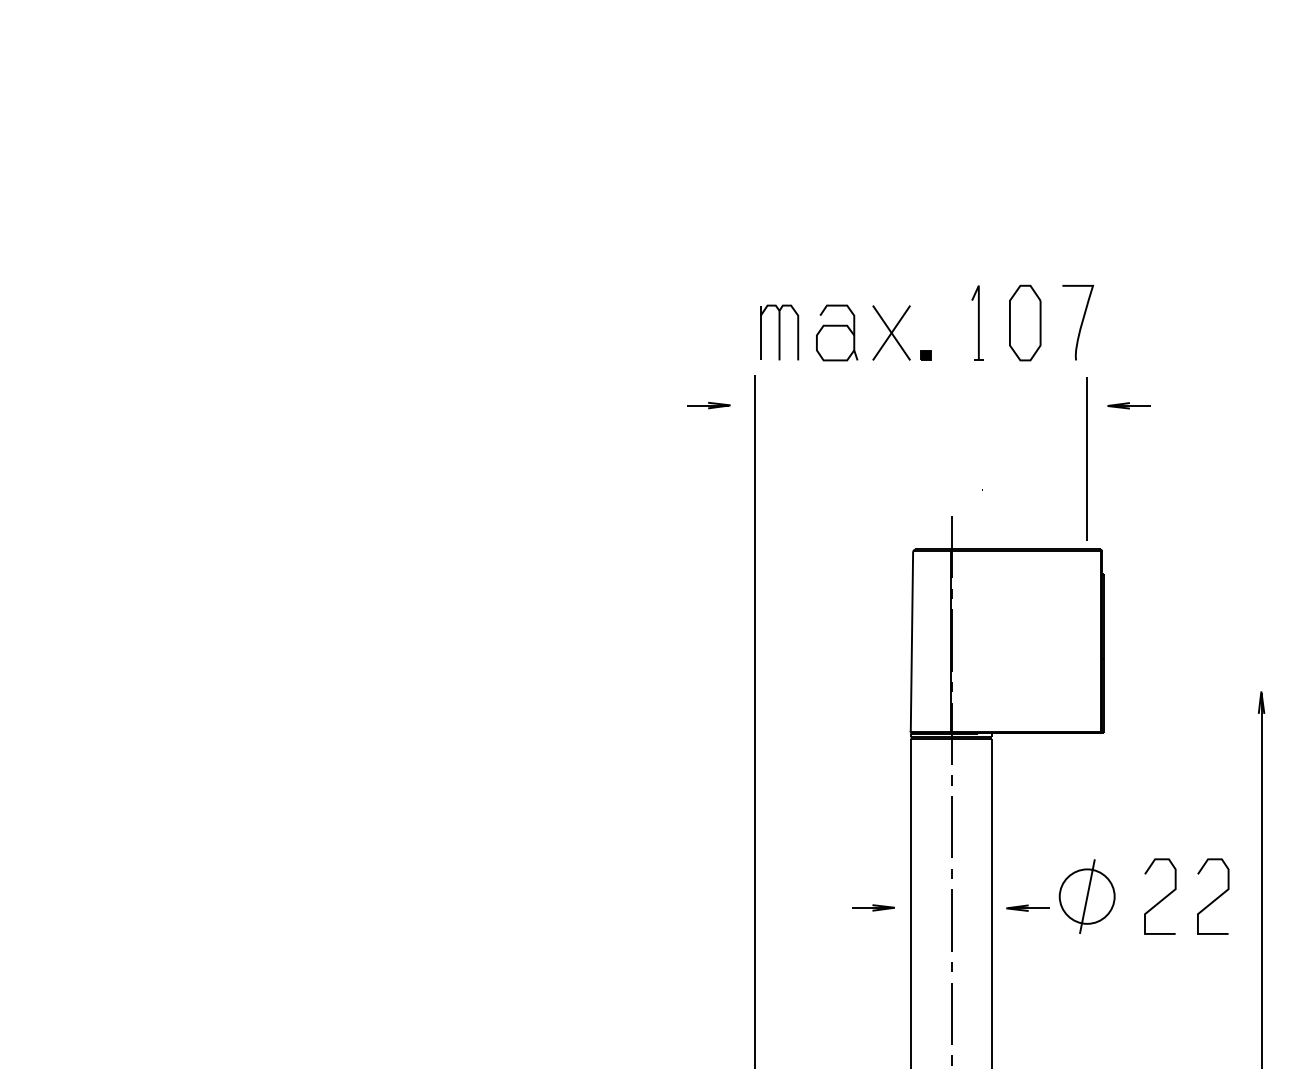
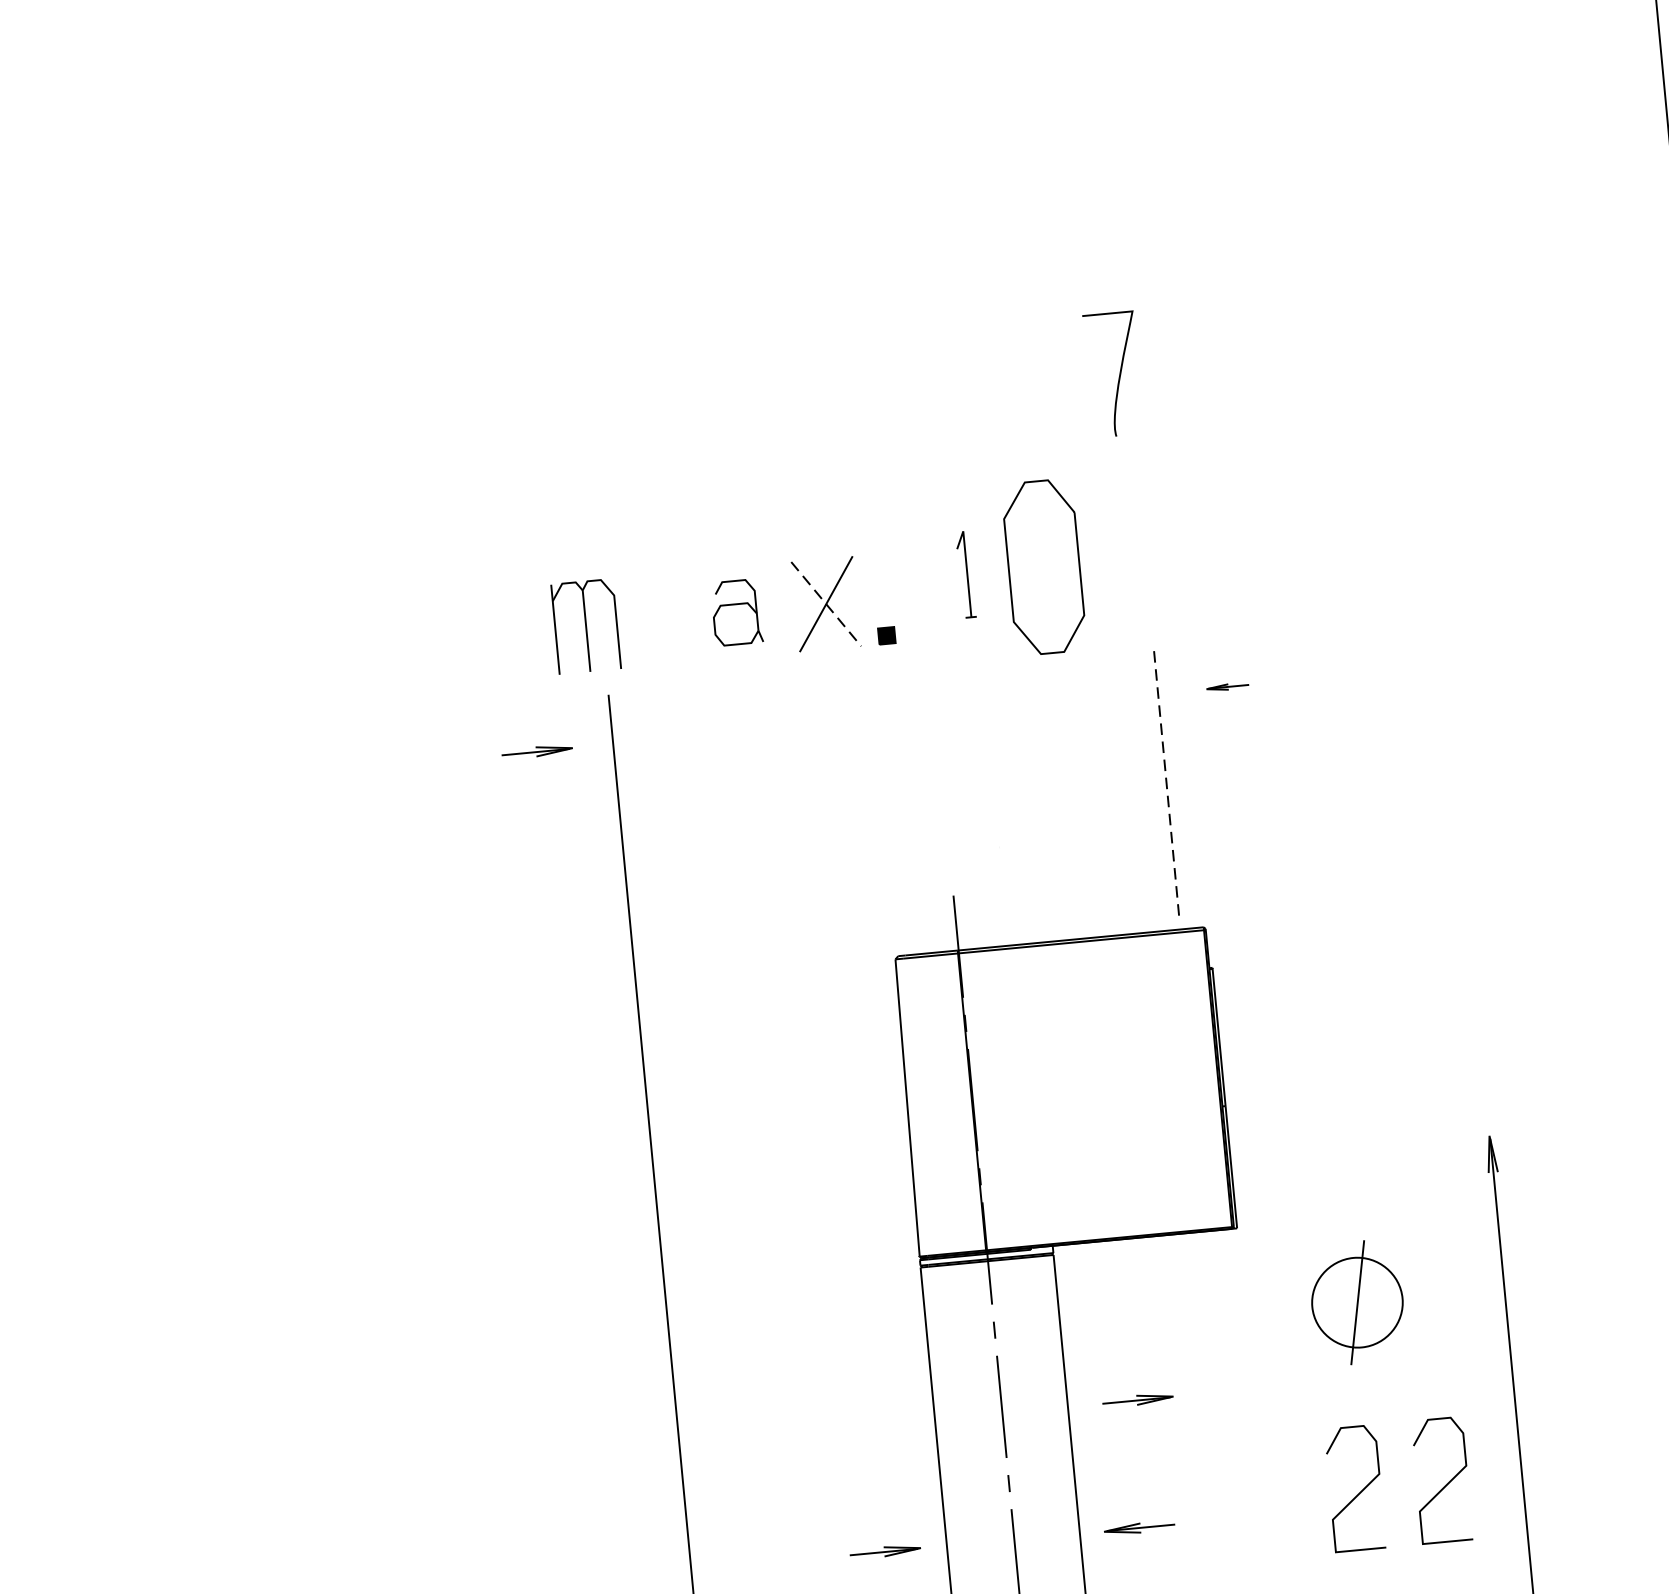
part: (977, 322) -> (965, 573), size x0.7
part: (1025, 322) -> (1044, 566), size x1.4
curve: (1080, 324) -> (1117, 376), moved
part: (779, 332) -> (586, 626), moved
part: (837, 332) -> (737, 611), size x0.7
line: (891, 333) -> (826, 605), solid -> dashed
part: (1128, 405) -> (1226, 686), size x0.6
line: (1086, 459) -> (1166, 781), solid -> dashed
part: (1034, 830) -> (1138, 1399), added
part: (1086, 896) -> (1356, 1302), moved

